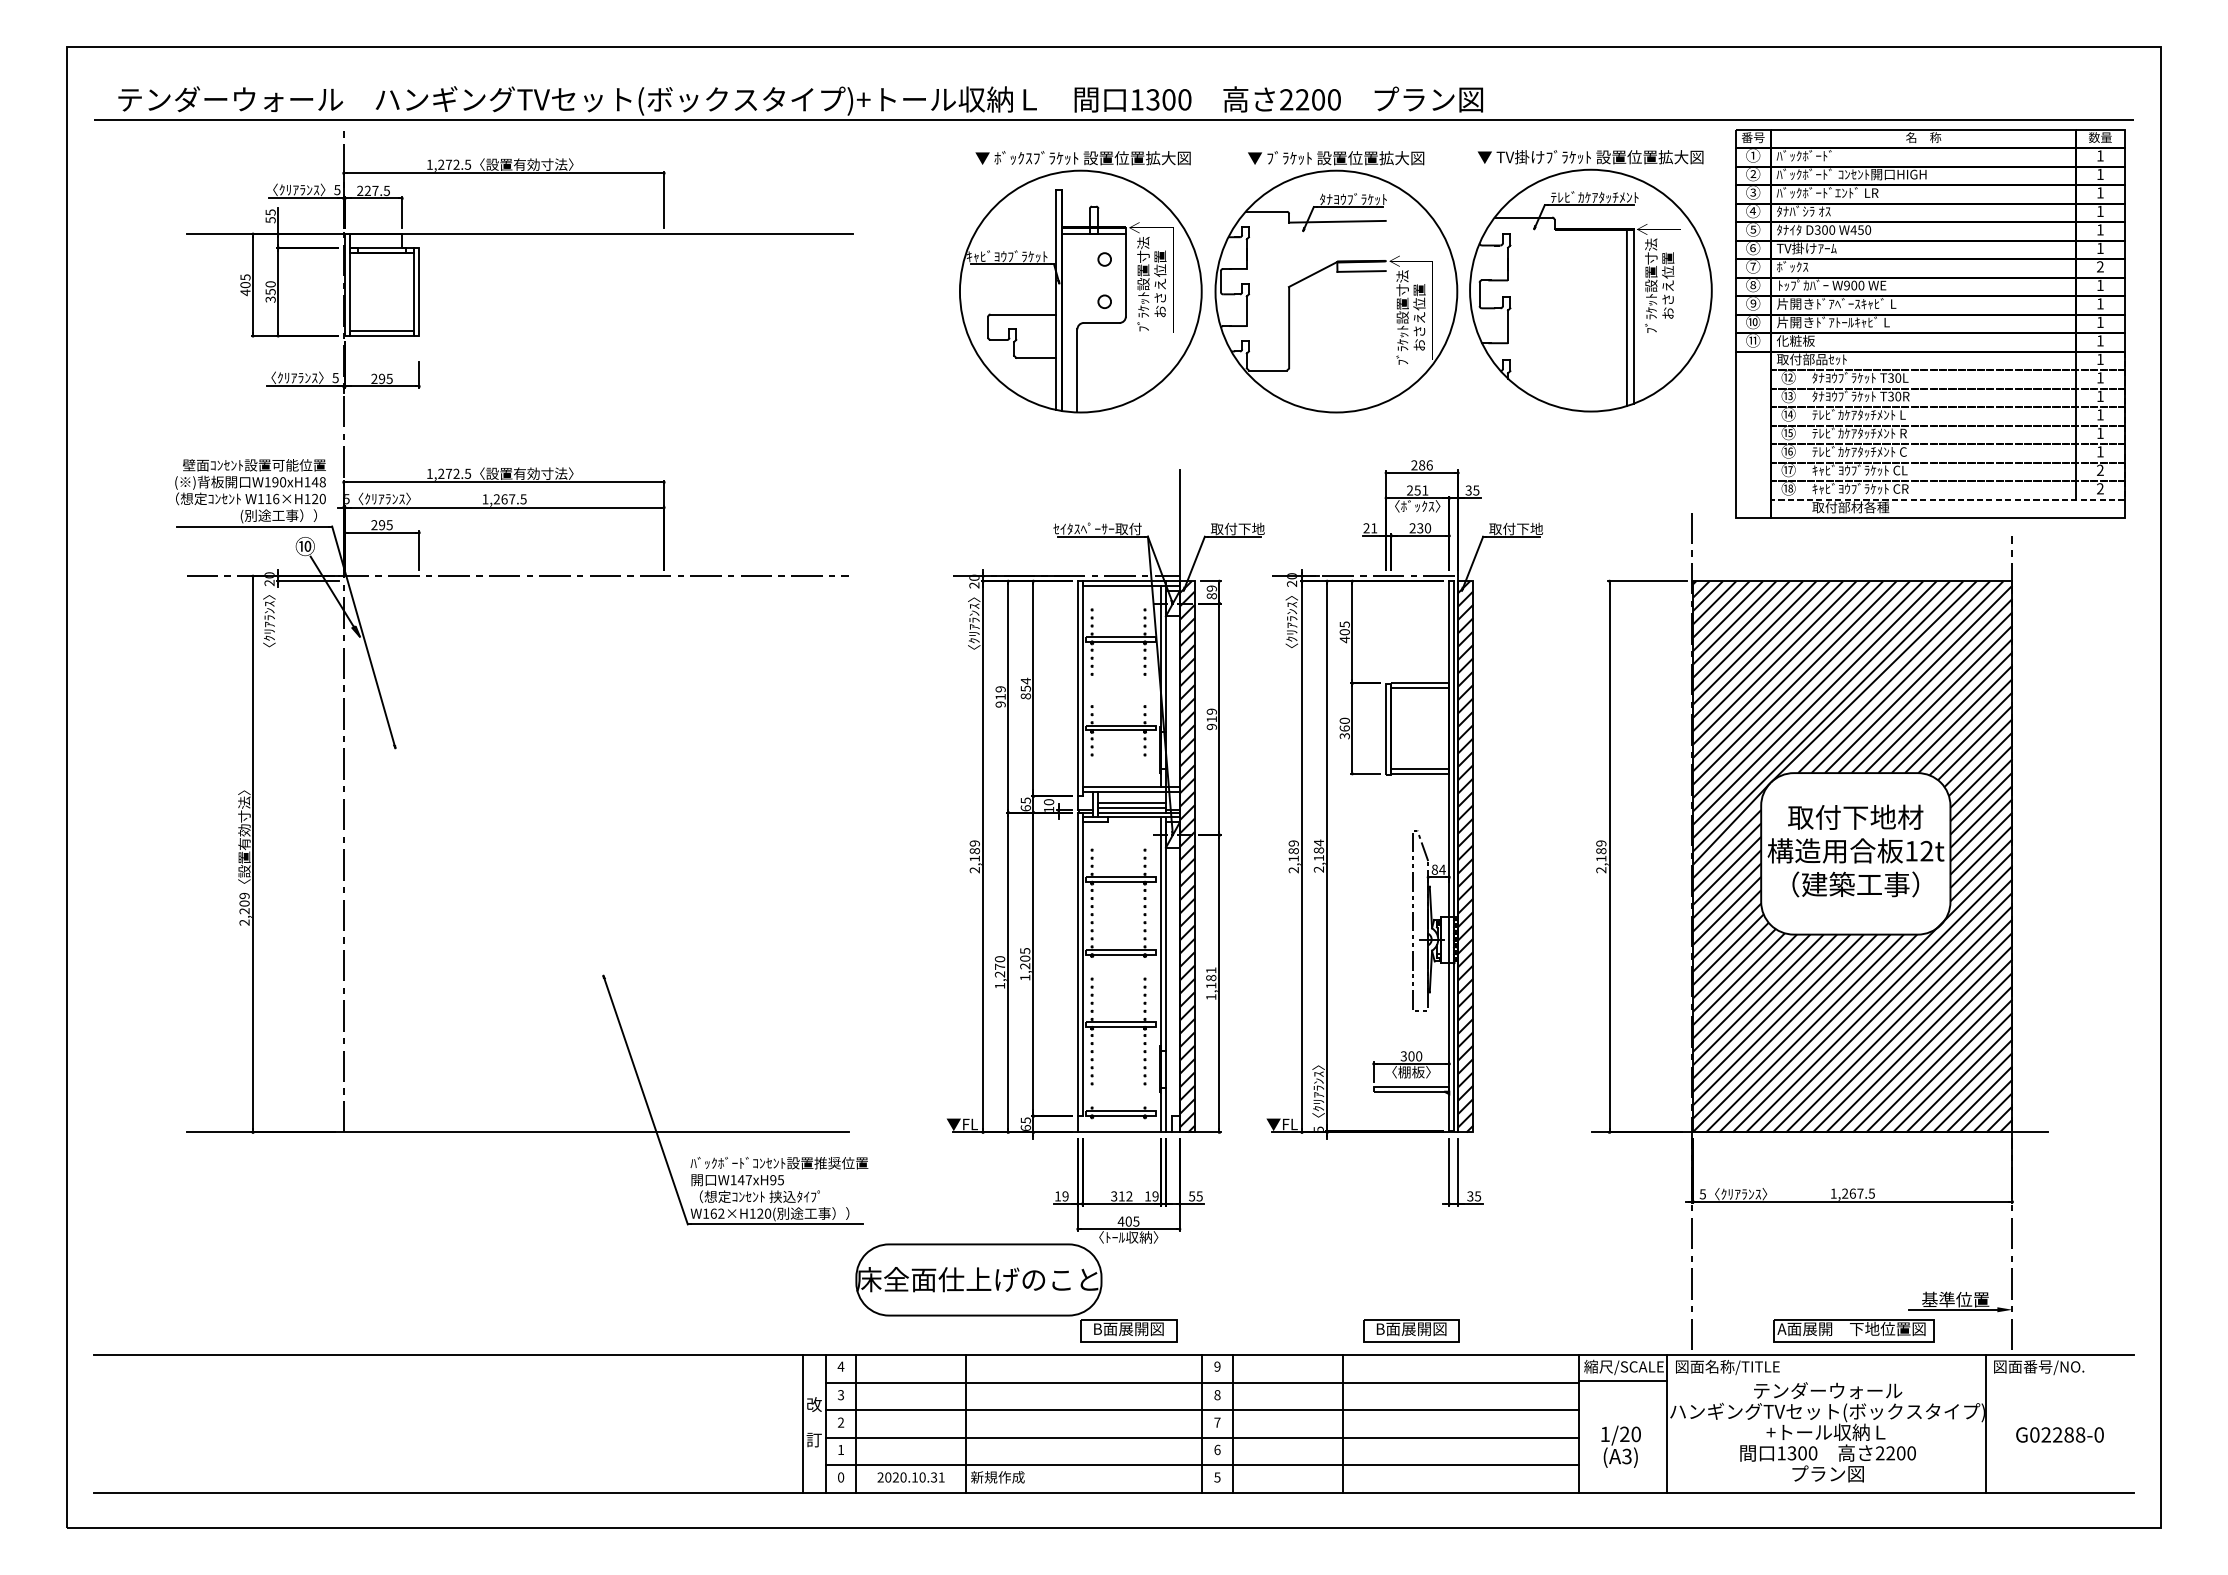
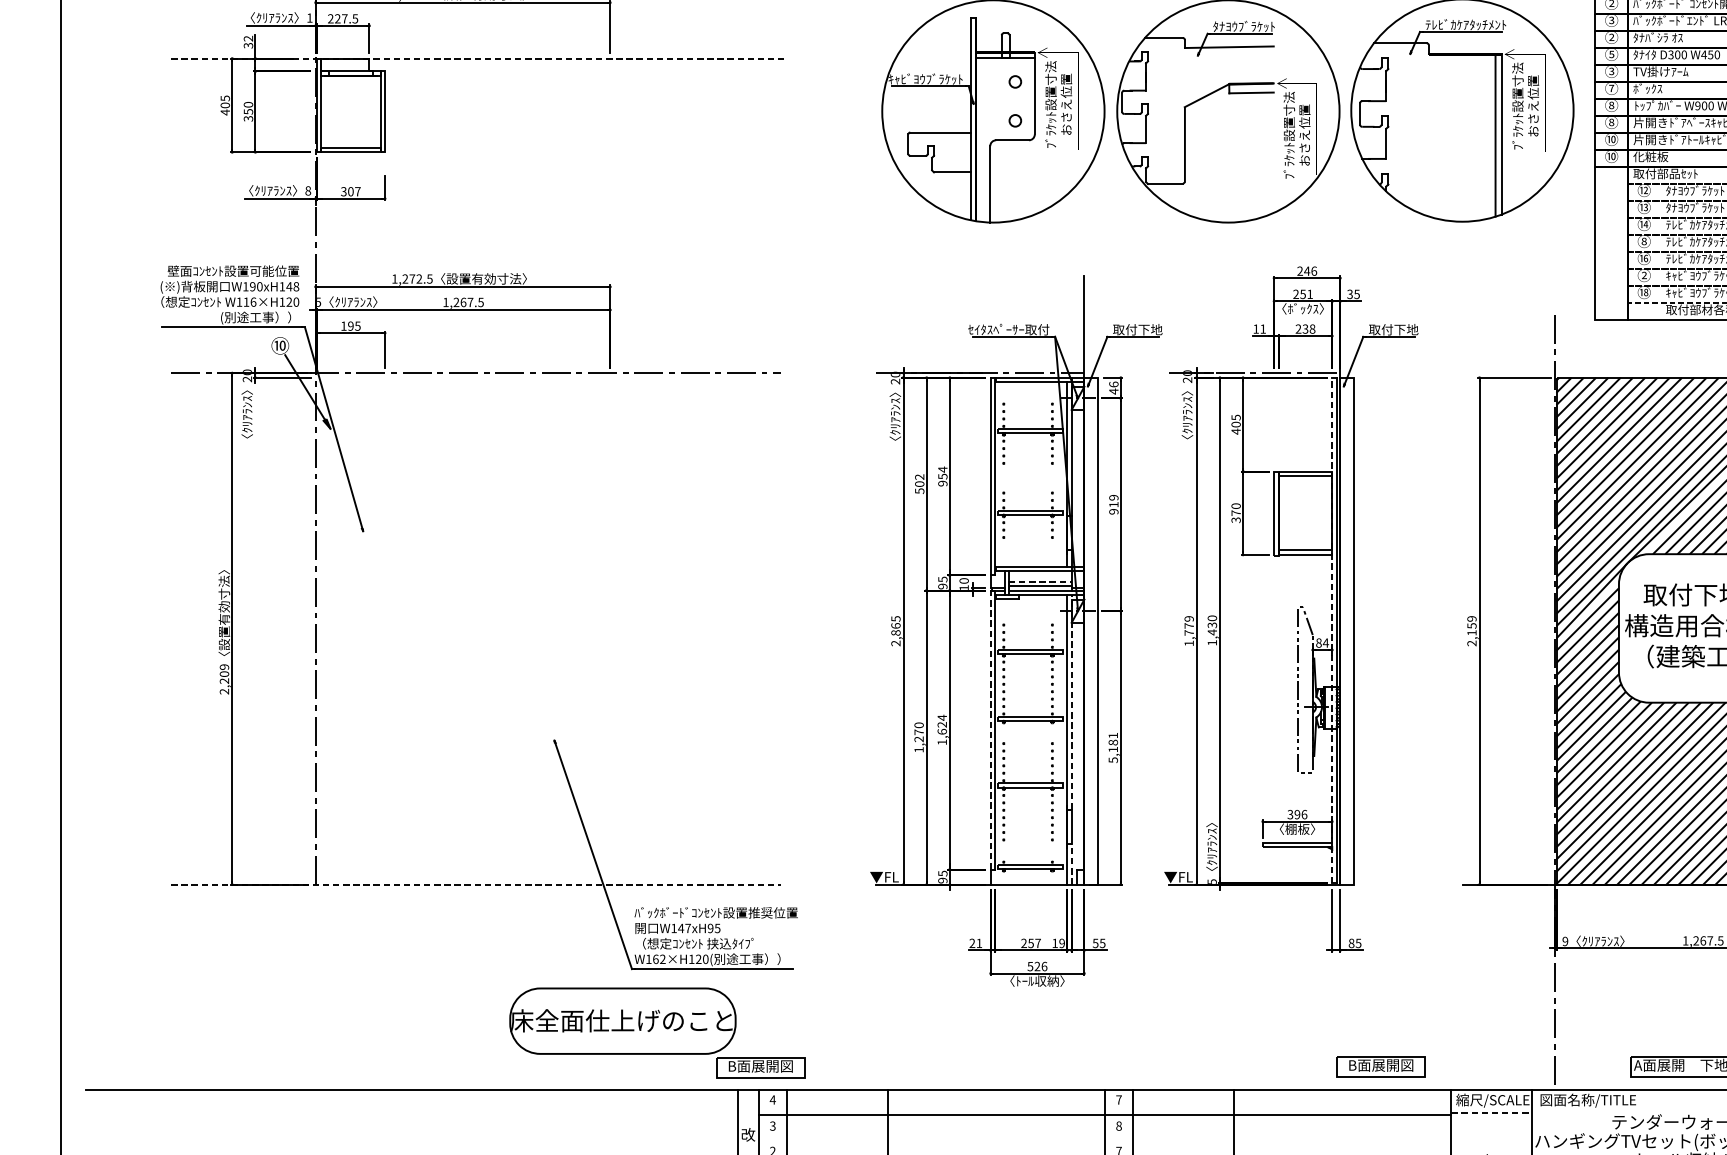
text: (337, 190) -> (309, 18), 5 -> 1
text: (1752, 210) -> (1610, 36), ④ -> ②
text: (270, 215) -> (248, 41), 55 -> 32
line: (520, 234) -> (478, 58), solid -> dashed
text: (1752, 247) -> (1610, 70), ⑥ -> ③
text: (1753, 304) -> (1611, 123), ⑨ -> ⑧
text: (1752, 340) -> (1610, 156), ⑪ -> ⑩
text: (335, 378) -> (308, 191), 5 -> 8
text: (381, 379) -> (350, 192), 295 -> 307
text: (1788, 433) -> (1644, 241), ⑮ -> ⑧
text: (1421, 465) -> (1306, 271), 286 -> 246
text: (1788, 469) -> (1644, 275), ⑰ -> ②
text: (374, 525) -> (343, 326), 295 -> 195
text: (1366, 528) -> (1256, 329), 21 -> 11
text: (1427, 528) -> (1312, 329), 230 -> 238
text: (1211, 592) -> (1113, 388), 89 -> 46
text: (1000, 696) -> (919, 483), 919 -> 502
text: (1025, 696) -> (942, 483), 854 -> 954
text: (1344, 728) -> (1235, 513), 360 -> 370
line: (1132, 803) -> (1040, 582), solid -> dashed
text: (1025, 808) -> (942, 586), 65 -> 95
text: (974, 850) -> (895, 625), 2,189 -> 2,865
text: (1601, 851) -> (1472, 626), 2,189 -> 2,159
text: (1318, 855) -> (1211, 629), 2,184 -> 1,430
line: (1449, 855) -> (1332, 629), solid -> dashed
hatch: (1186, 856) -> (1090, 630), removed
hatch: (1465, 856) -> (1347, 630), removed
text: (1293, 860) -> (1188, 634), 2,189 -> 1,779
line: (1165, 934) -> (1071, 702), solid -> dashed
text: (1025, 958) -> (942, 724), 1,205 -> 1,624
line: (1077, 964) -> (990, 730), solid -> dashed
text: (1211, 997) -> (1113, 760), 1,181 -> 5,181
text: (1415, 1056) -> (1301, 814), 300 -> 396
line: (1165, 1109) -> (1071, 863), solid -> dashed
text: (1025, 1127) -> (942, 880), 65 -> 95
line: (518, 1132) -> (476, 884), solid -> dashed
text: (1702, 1194) -> (1565, 941), 5 -> 9
text: (1061, 1196) -> (975, 943), 19 -> 21
text: (1121, 1196) -> (1030, 943), 312 -> 257
text: (1470, 1196) -> (1351, 943), 35 -> 85
text: (1128, 1221) -> (1037, 966), 405 -> 526
part: (1016, 1292) -> (657, 1032), moved
part: (1411, 1330) -> (1381, 1066), moved
text: (1217, 1366) -> (1119, 1099), 9 -> 7
line: (1622, 1381) -> (1491, 1113), solid -> dashed
line: (1201, 1410) -> (1104, 1140), removed

